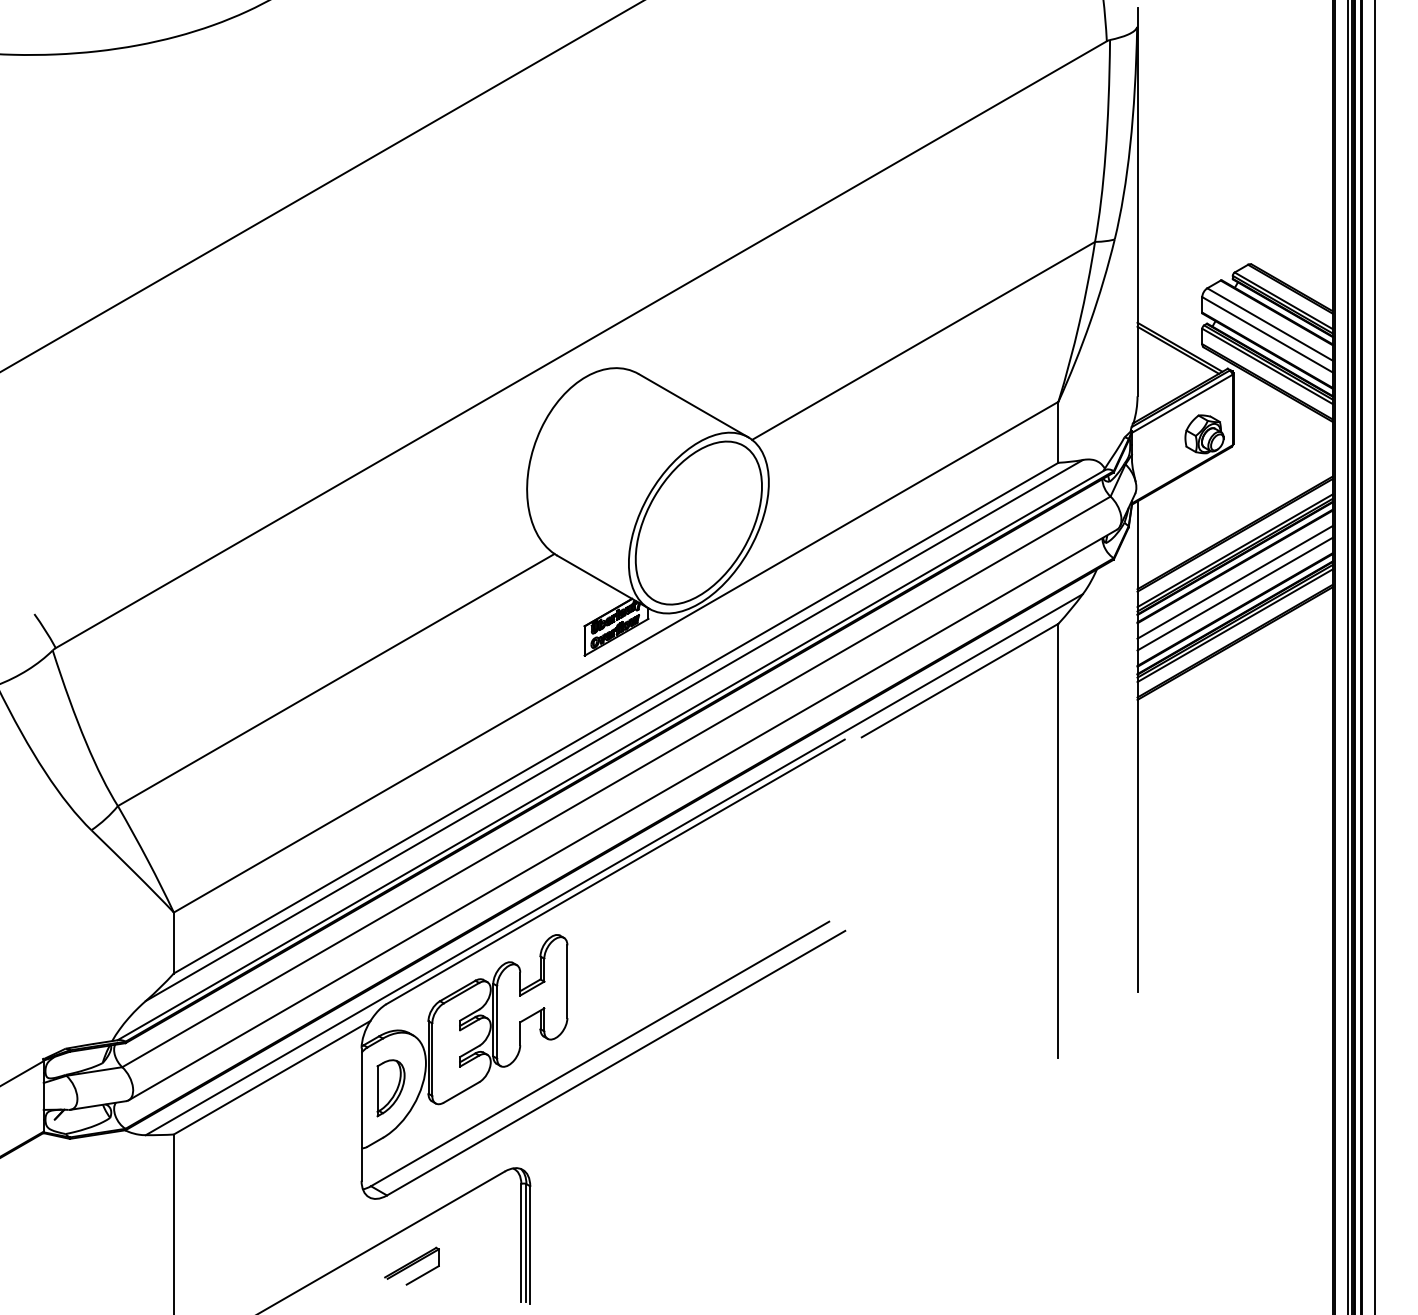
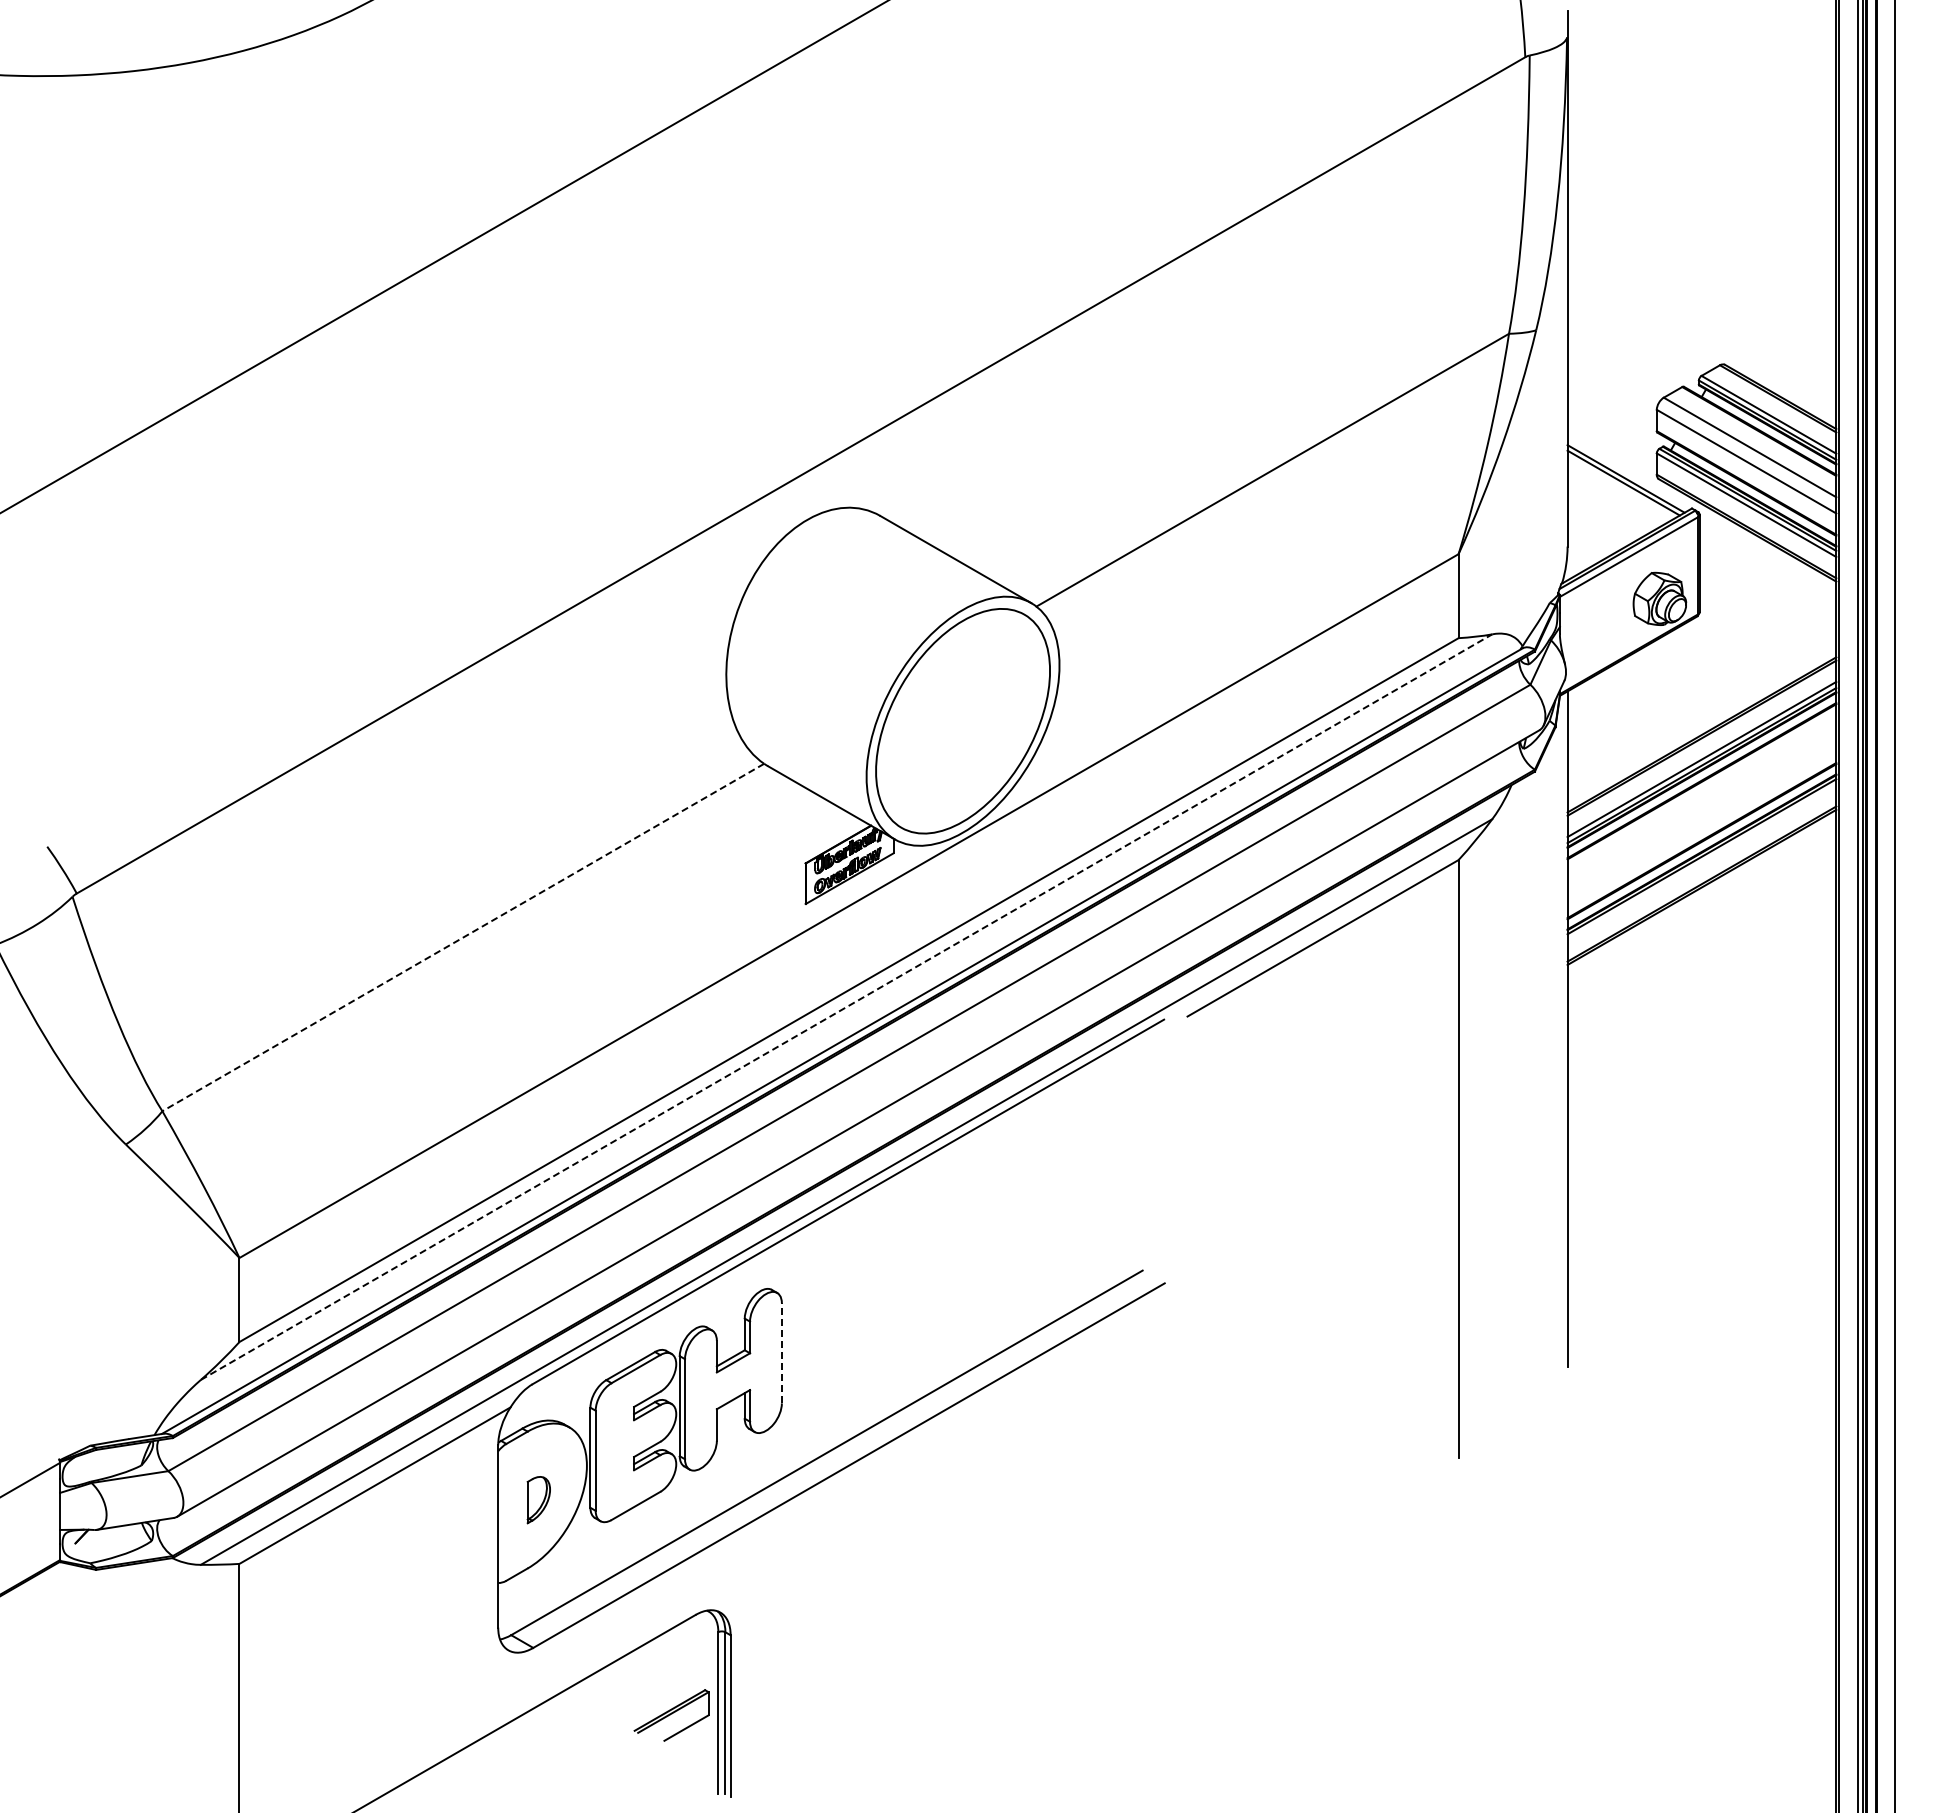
line: (1234, 582) -> (1701, 802), removed
line: (1234, 593) -> (1701, 818), removed
line: (1234, 625) -> (1701, 862), removed
line: (335, 679) -> (462, 937), solid -> dashed
line: (614, 730) -> (846, 1007), solid -> dashed
line: (567, 981) -> (781, 1352), solid -> dashed
part: (390, 1087) -> (538, 1499), size x0.6
part: (411, 1266) -> (671, 1715), moved

